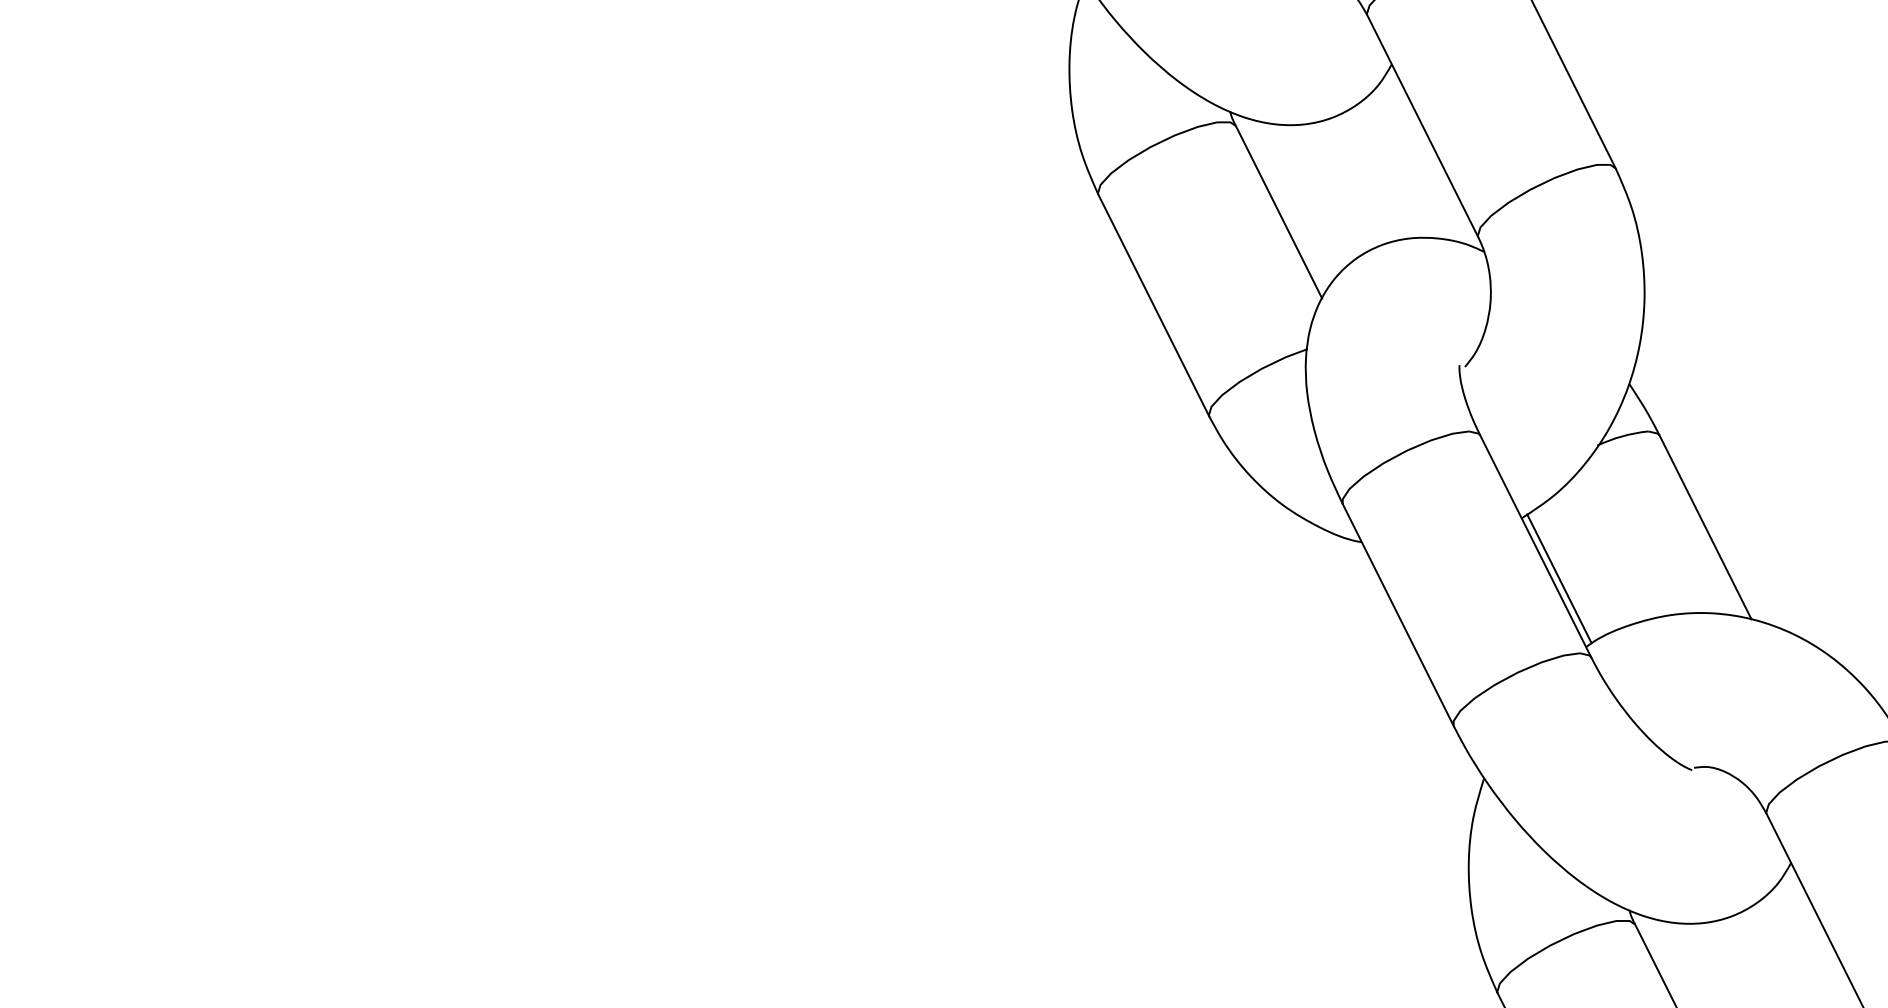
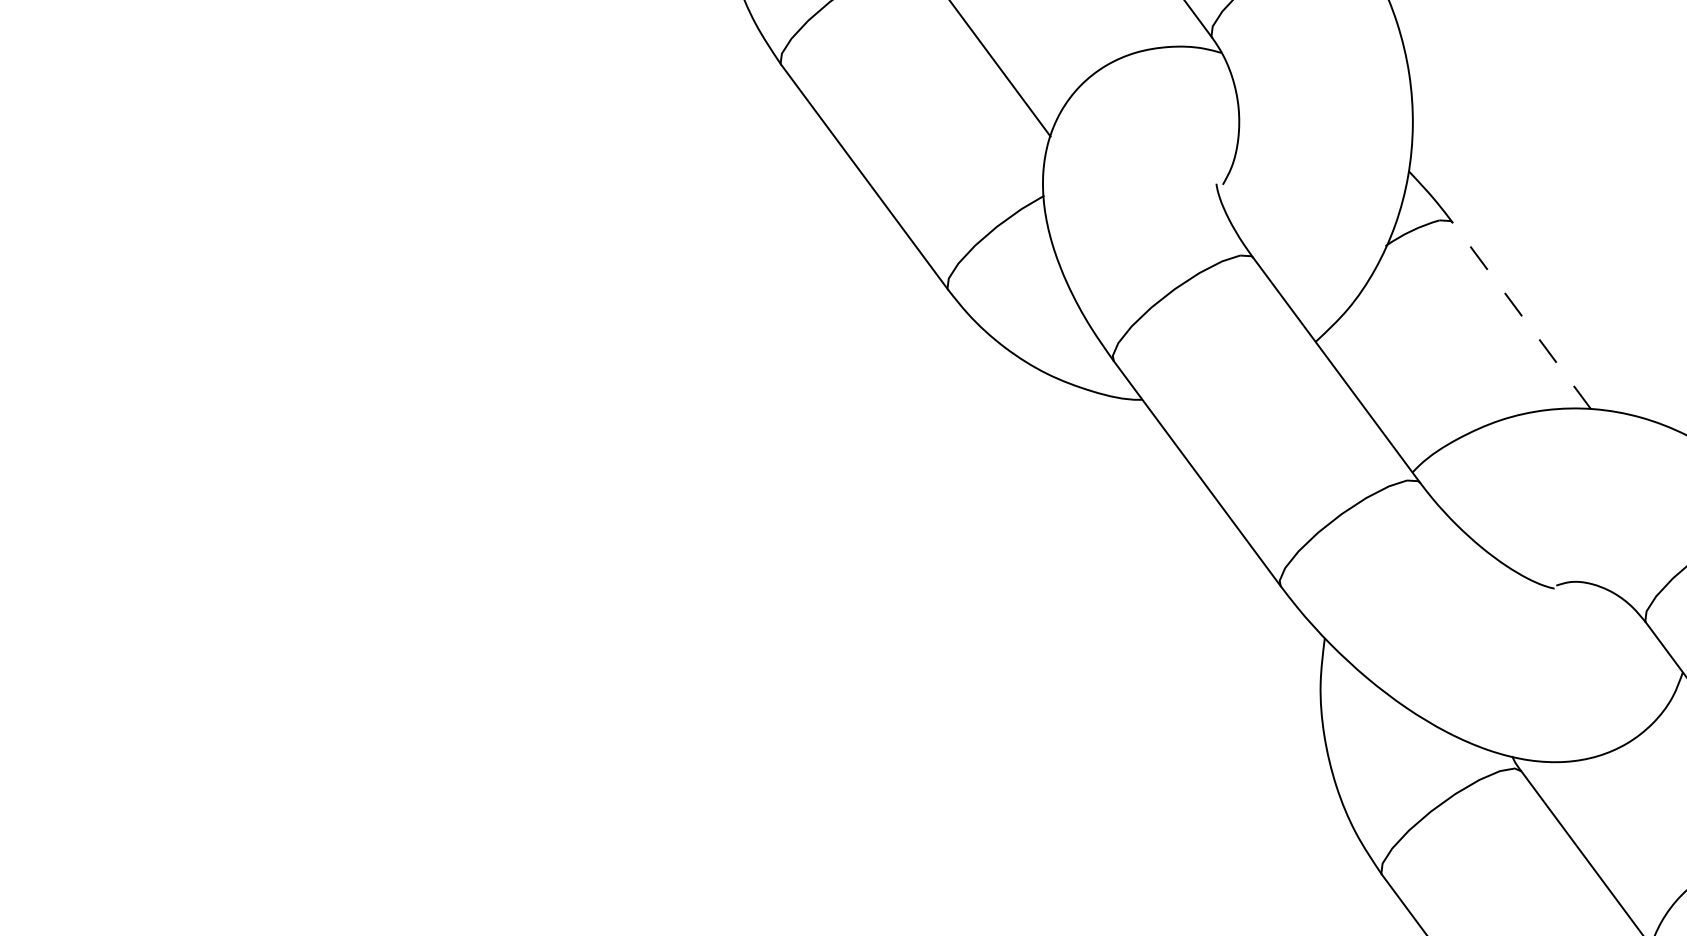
line: (1705, 527) -> (1521, 316), solid -> dashed
line: (1559, 578) -> (1369, 401), removed

